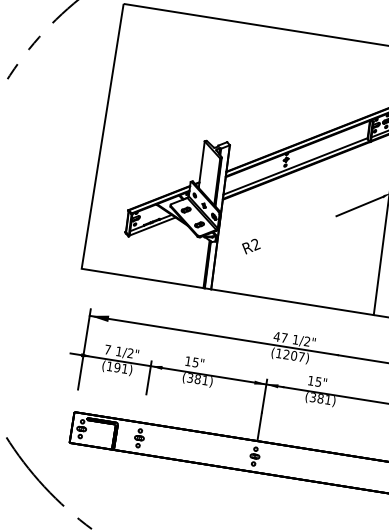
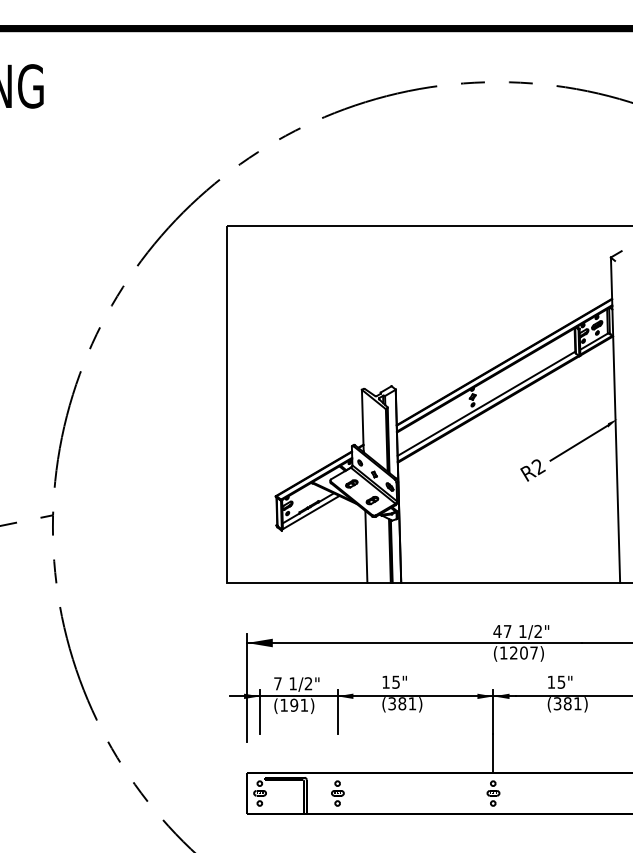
text: (250, 246) -> (532, 470), moved
line: (189, 258) -> (366, 546), added
line: (91, 368) -> (260, 711), added

